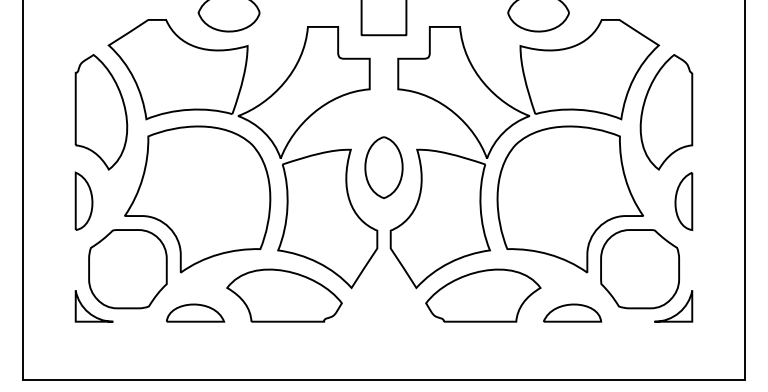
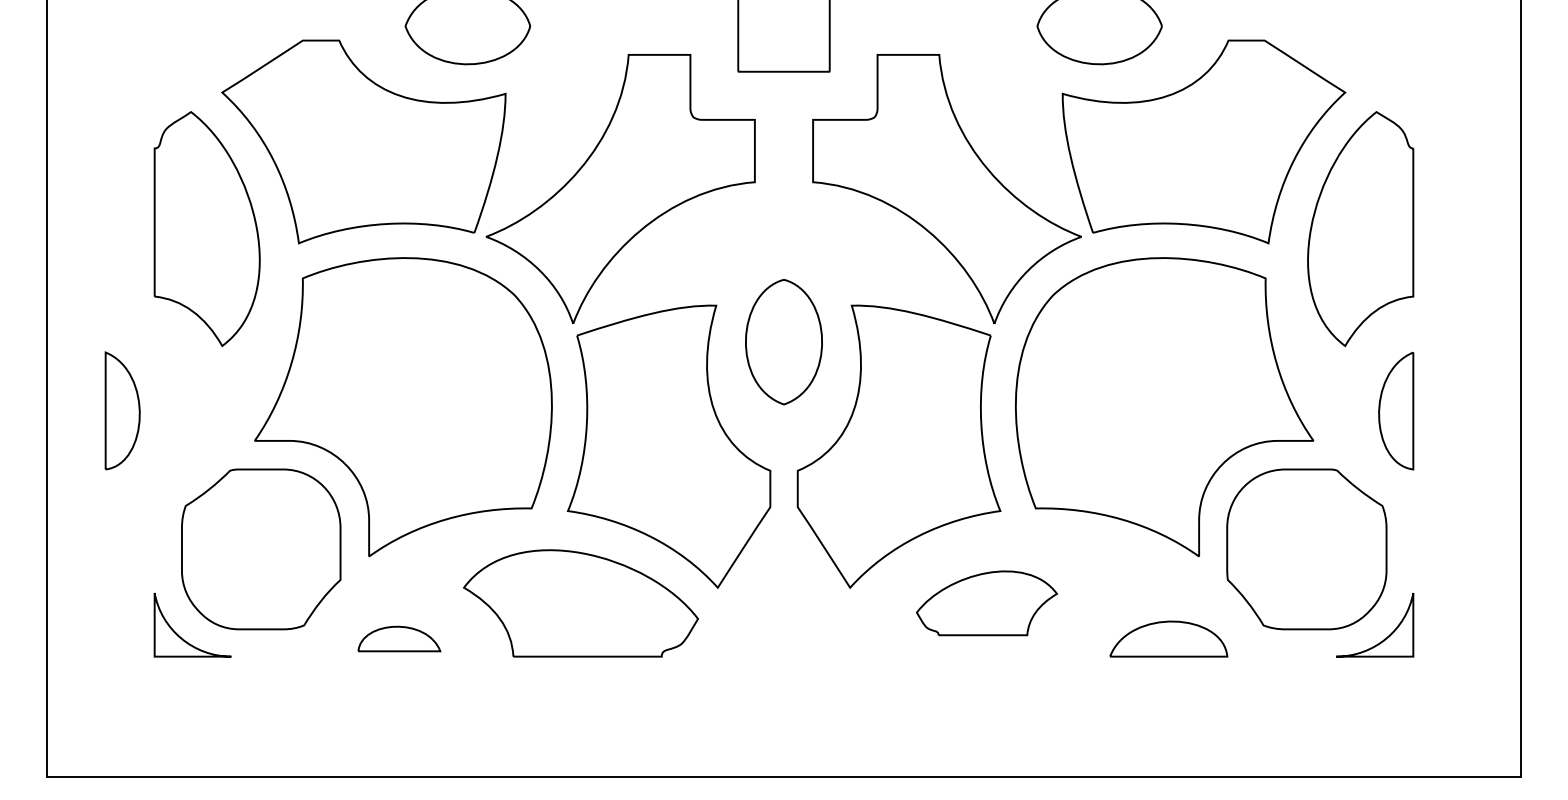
part: (83, 200) -> (121, 409), moved
part: (483, 295) -> (987, 603), size x0.6
part: (195, 312) -> (399, 637), size x0.7

